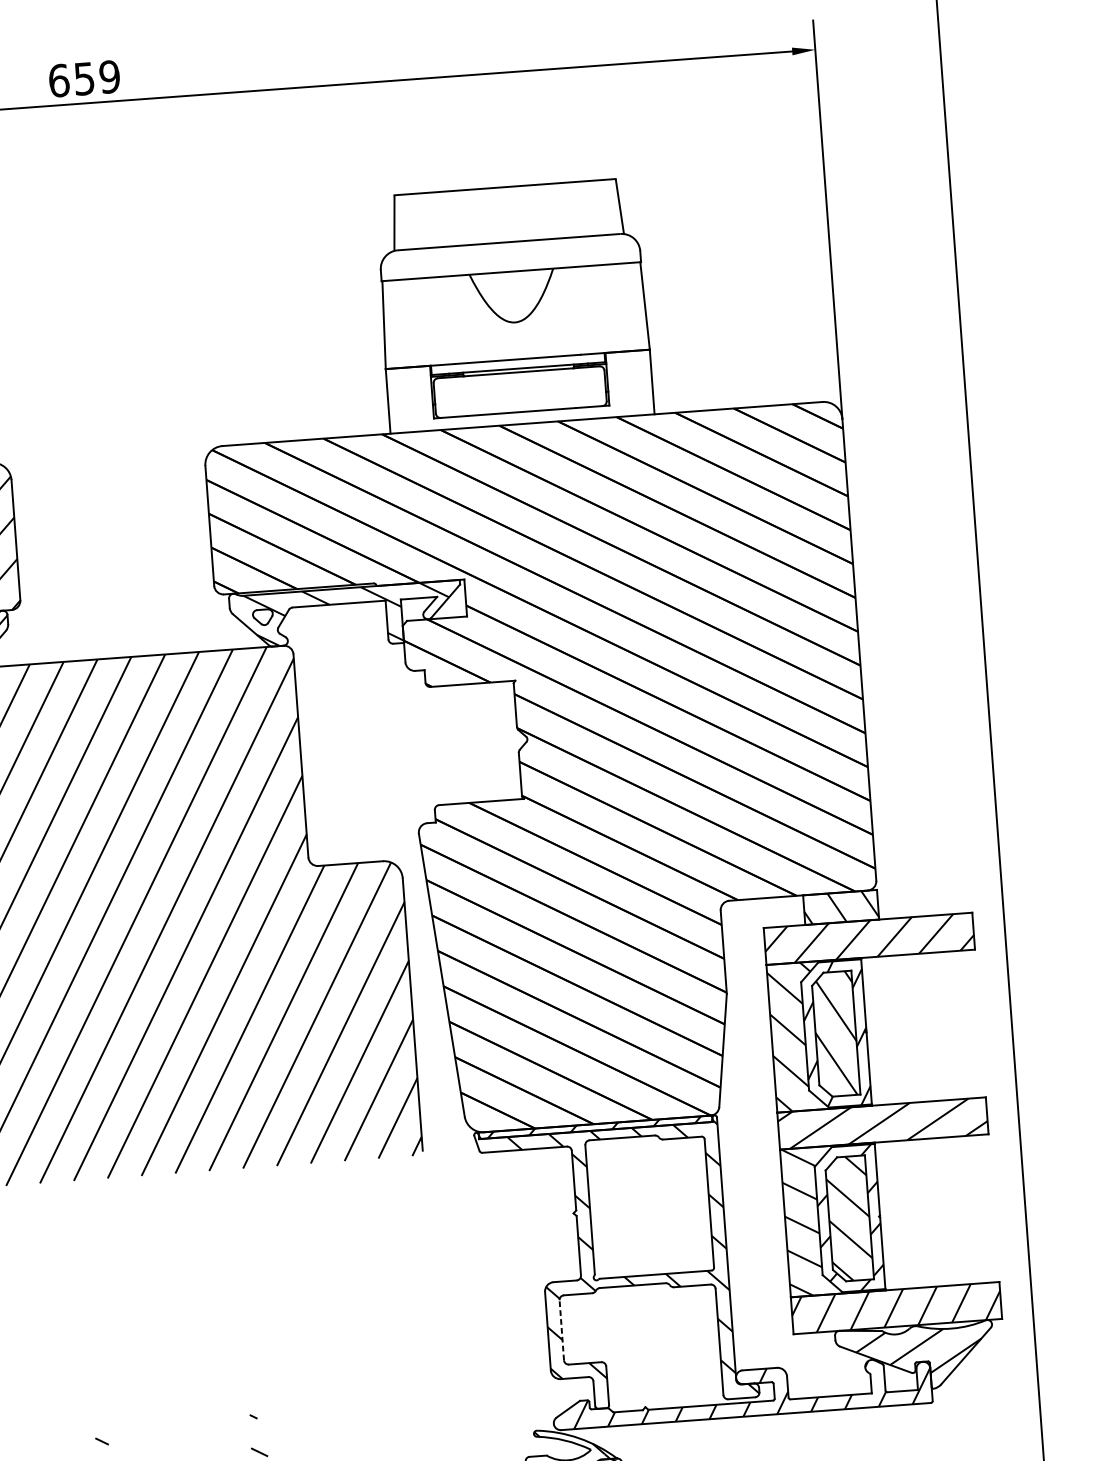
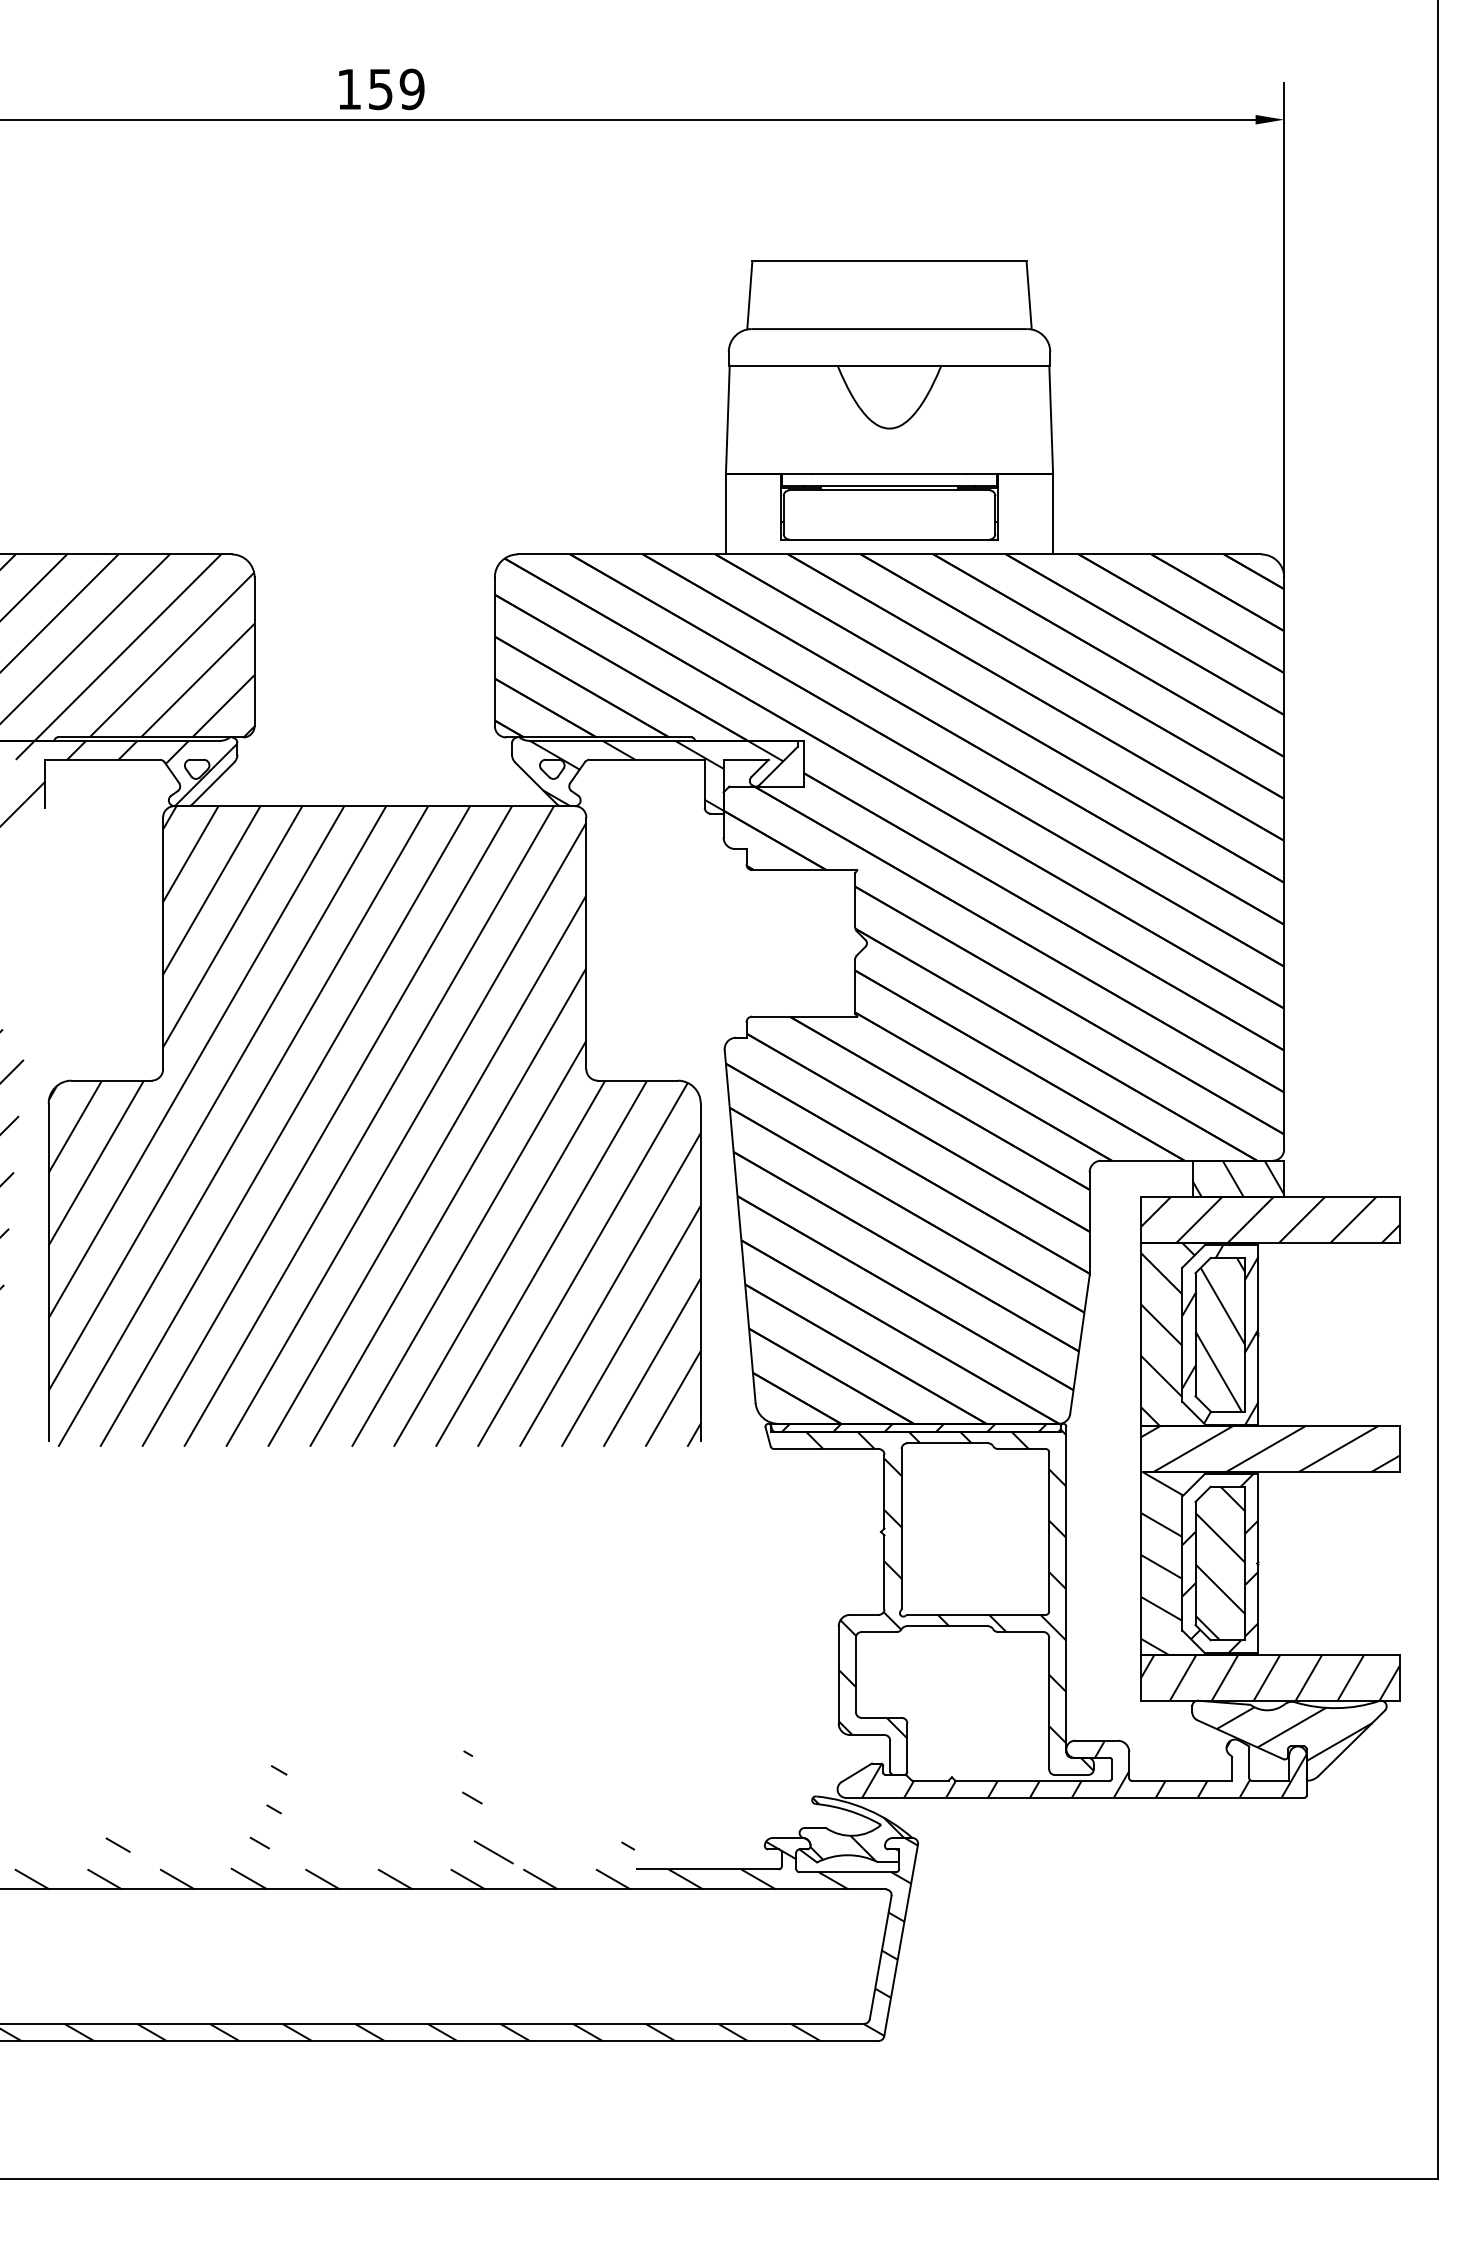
text: (59, 80) -> (349, 89), 659 -> 159
line: (561, 1329) -> (855, 1674), dashed -> solid

